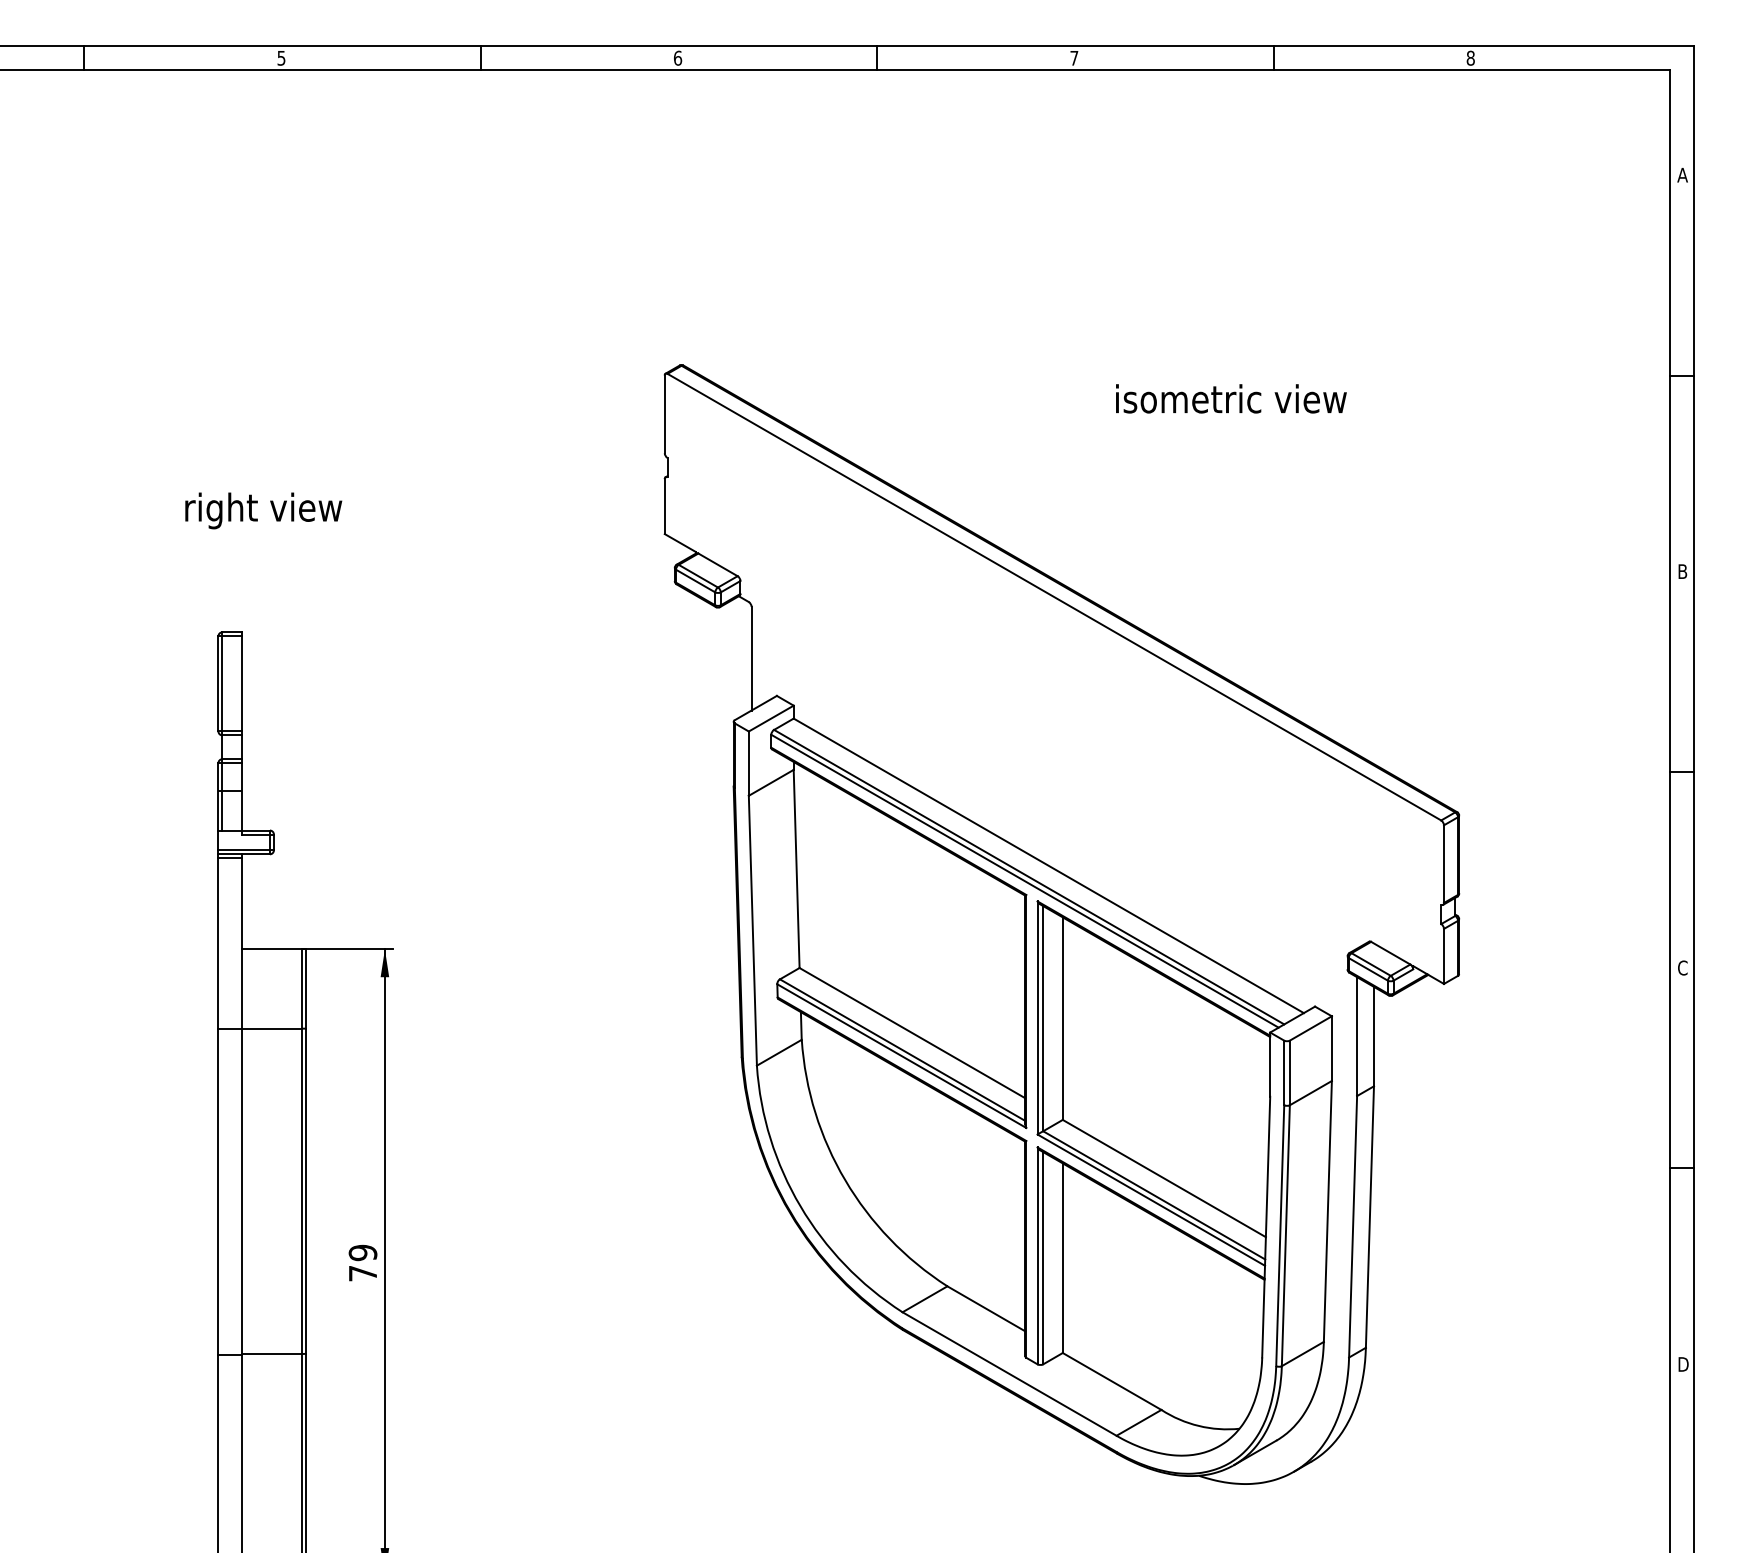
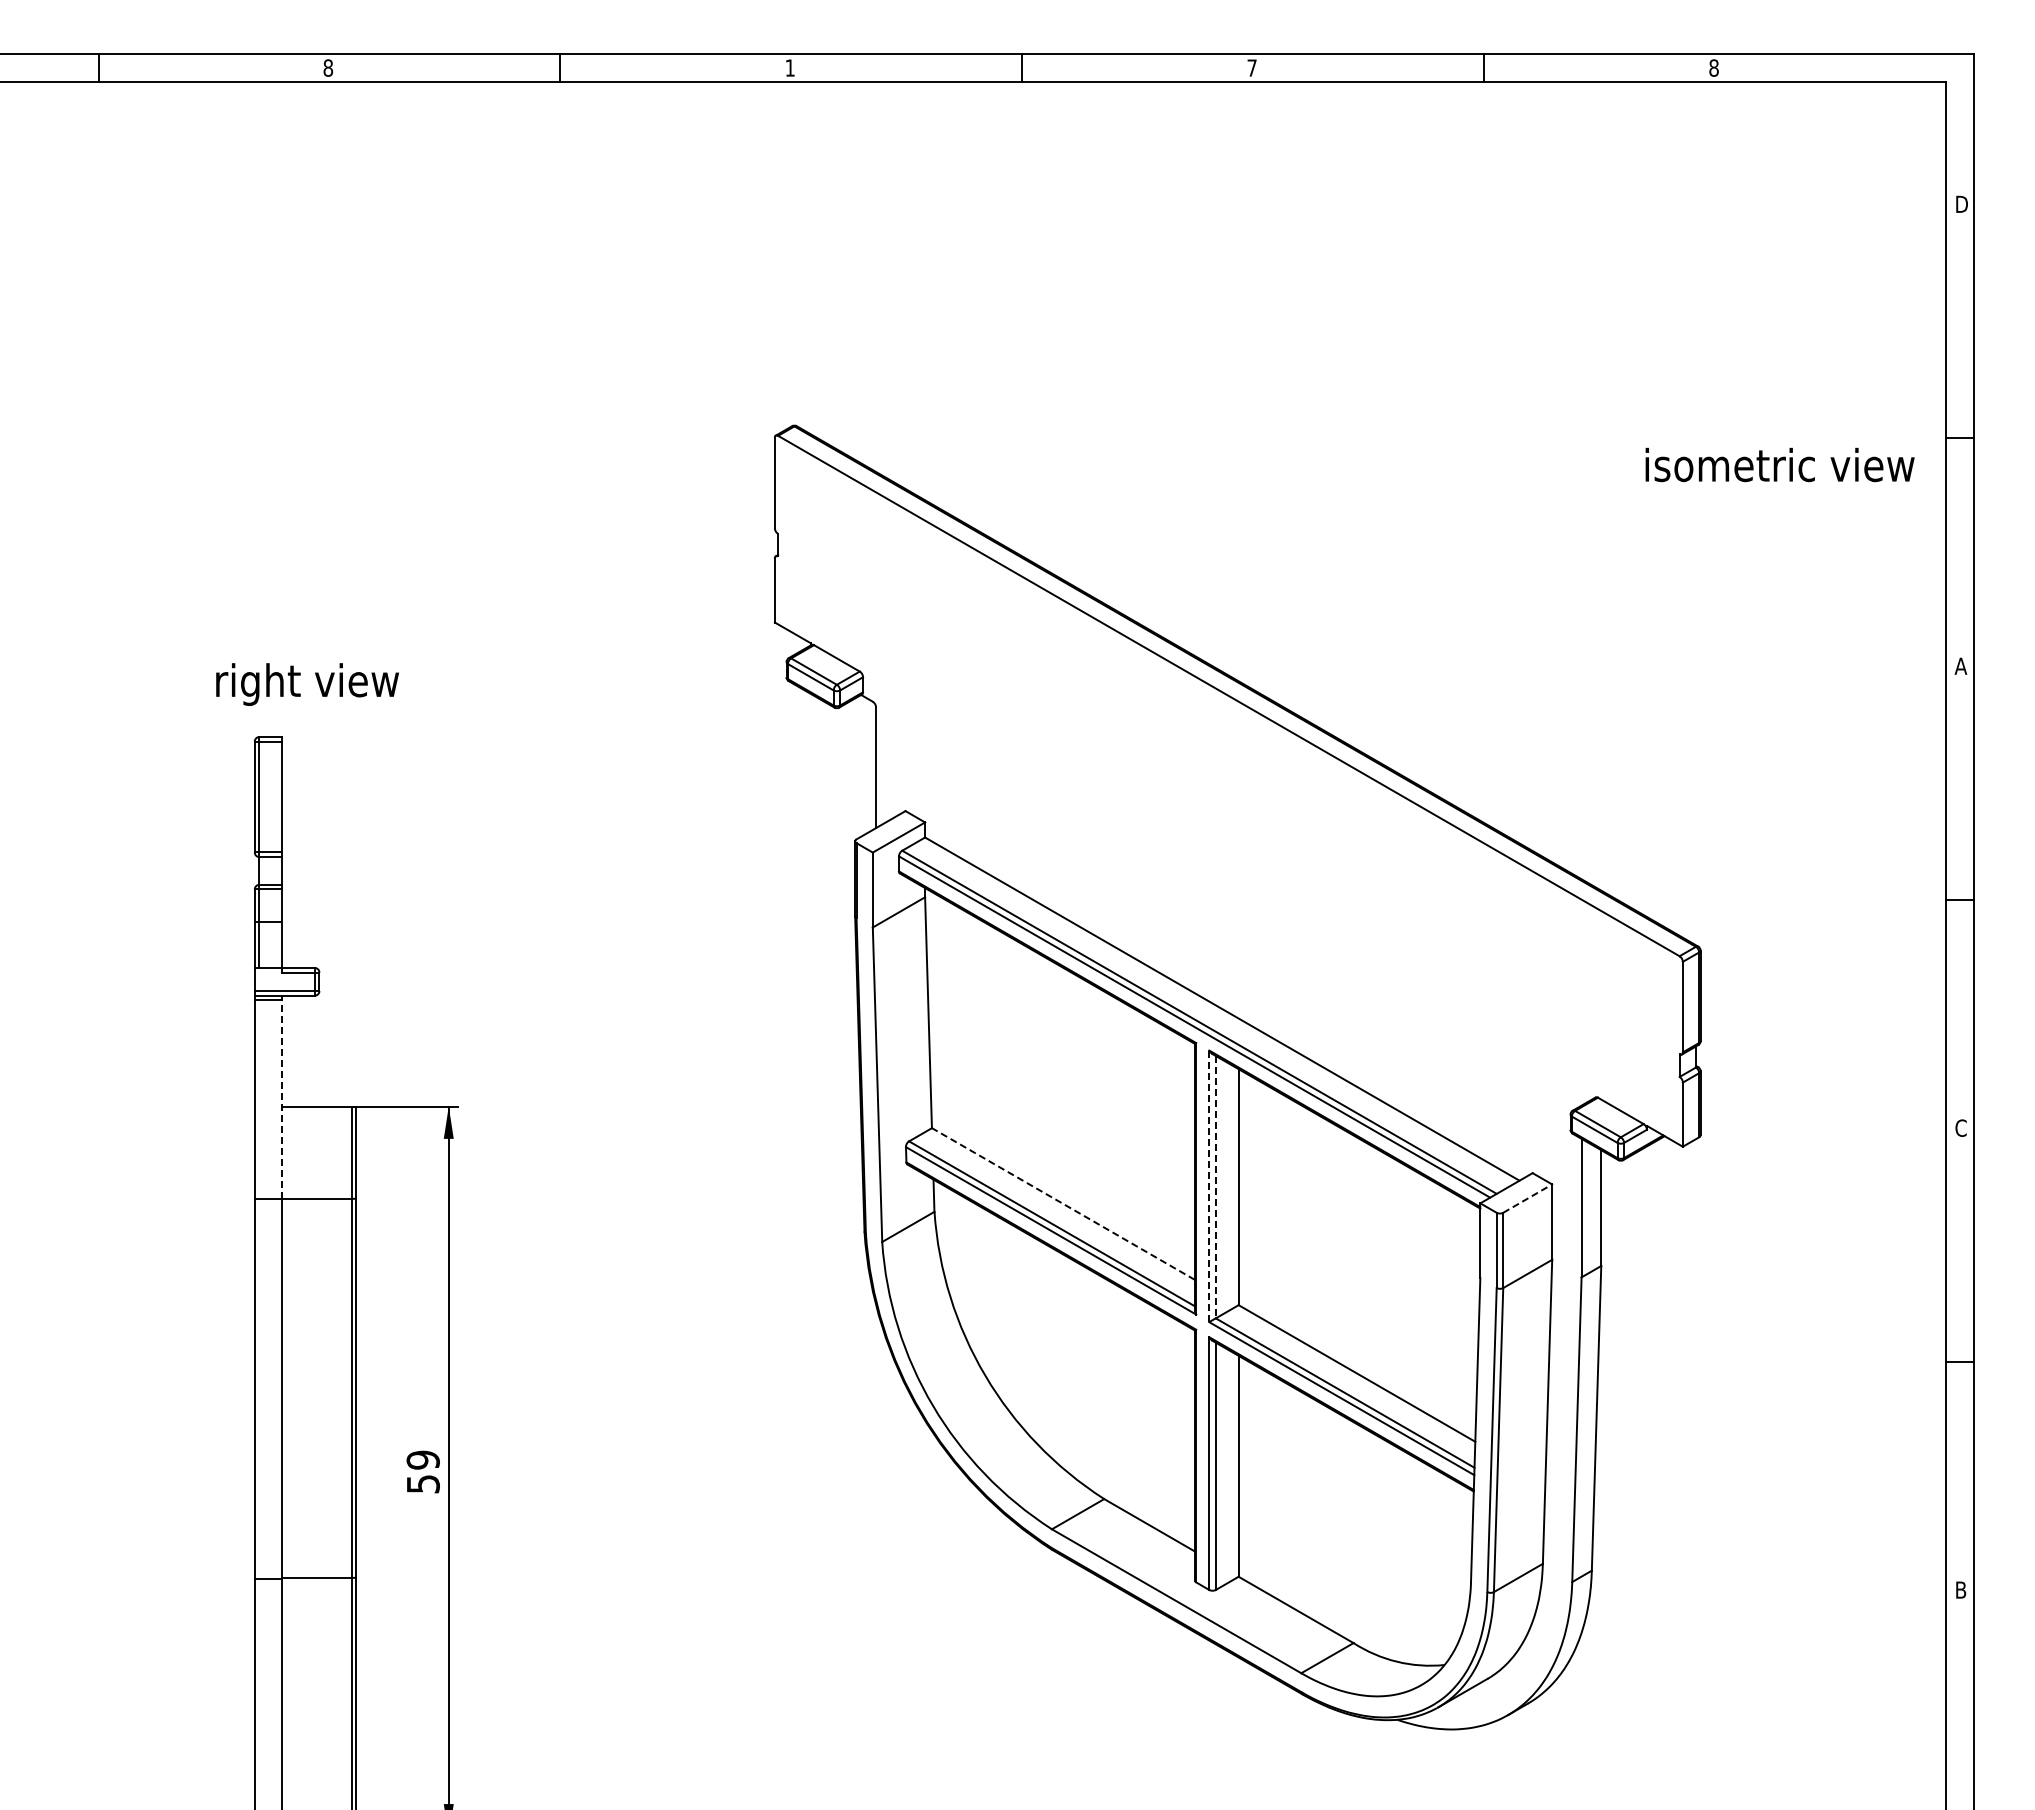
text: (281, 57) -> (328, 67), 5 -> 8
text: (678, 57) -> (790, 67), 6 -> 1
text: (1682, 174) -> (1960, 203), A -> D
text: (1230, 398) -> (1779, 464), moved
text: (263, 510) -> (307, 684), moved
text: (1682, 570) -> (1960, 665), B -> A
line: (242, 943) -> (282, 1099), solid -> dashed
line: (1037, 1018) -> (1209, 1186), solid -> dashed
line: (1042, 1018) -> (1215, 1187), solid -> dashed
line: (1311, 1028) -> (1528, 1198), solid -> dashed
line: (912, 1033) -> (1063, 1204), solid -> dashed
text: (363, 1273) -> (423, 1484), 79 -> 59
text: (1683, 1364) -> (1962, 1590), D -> B

